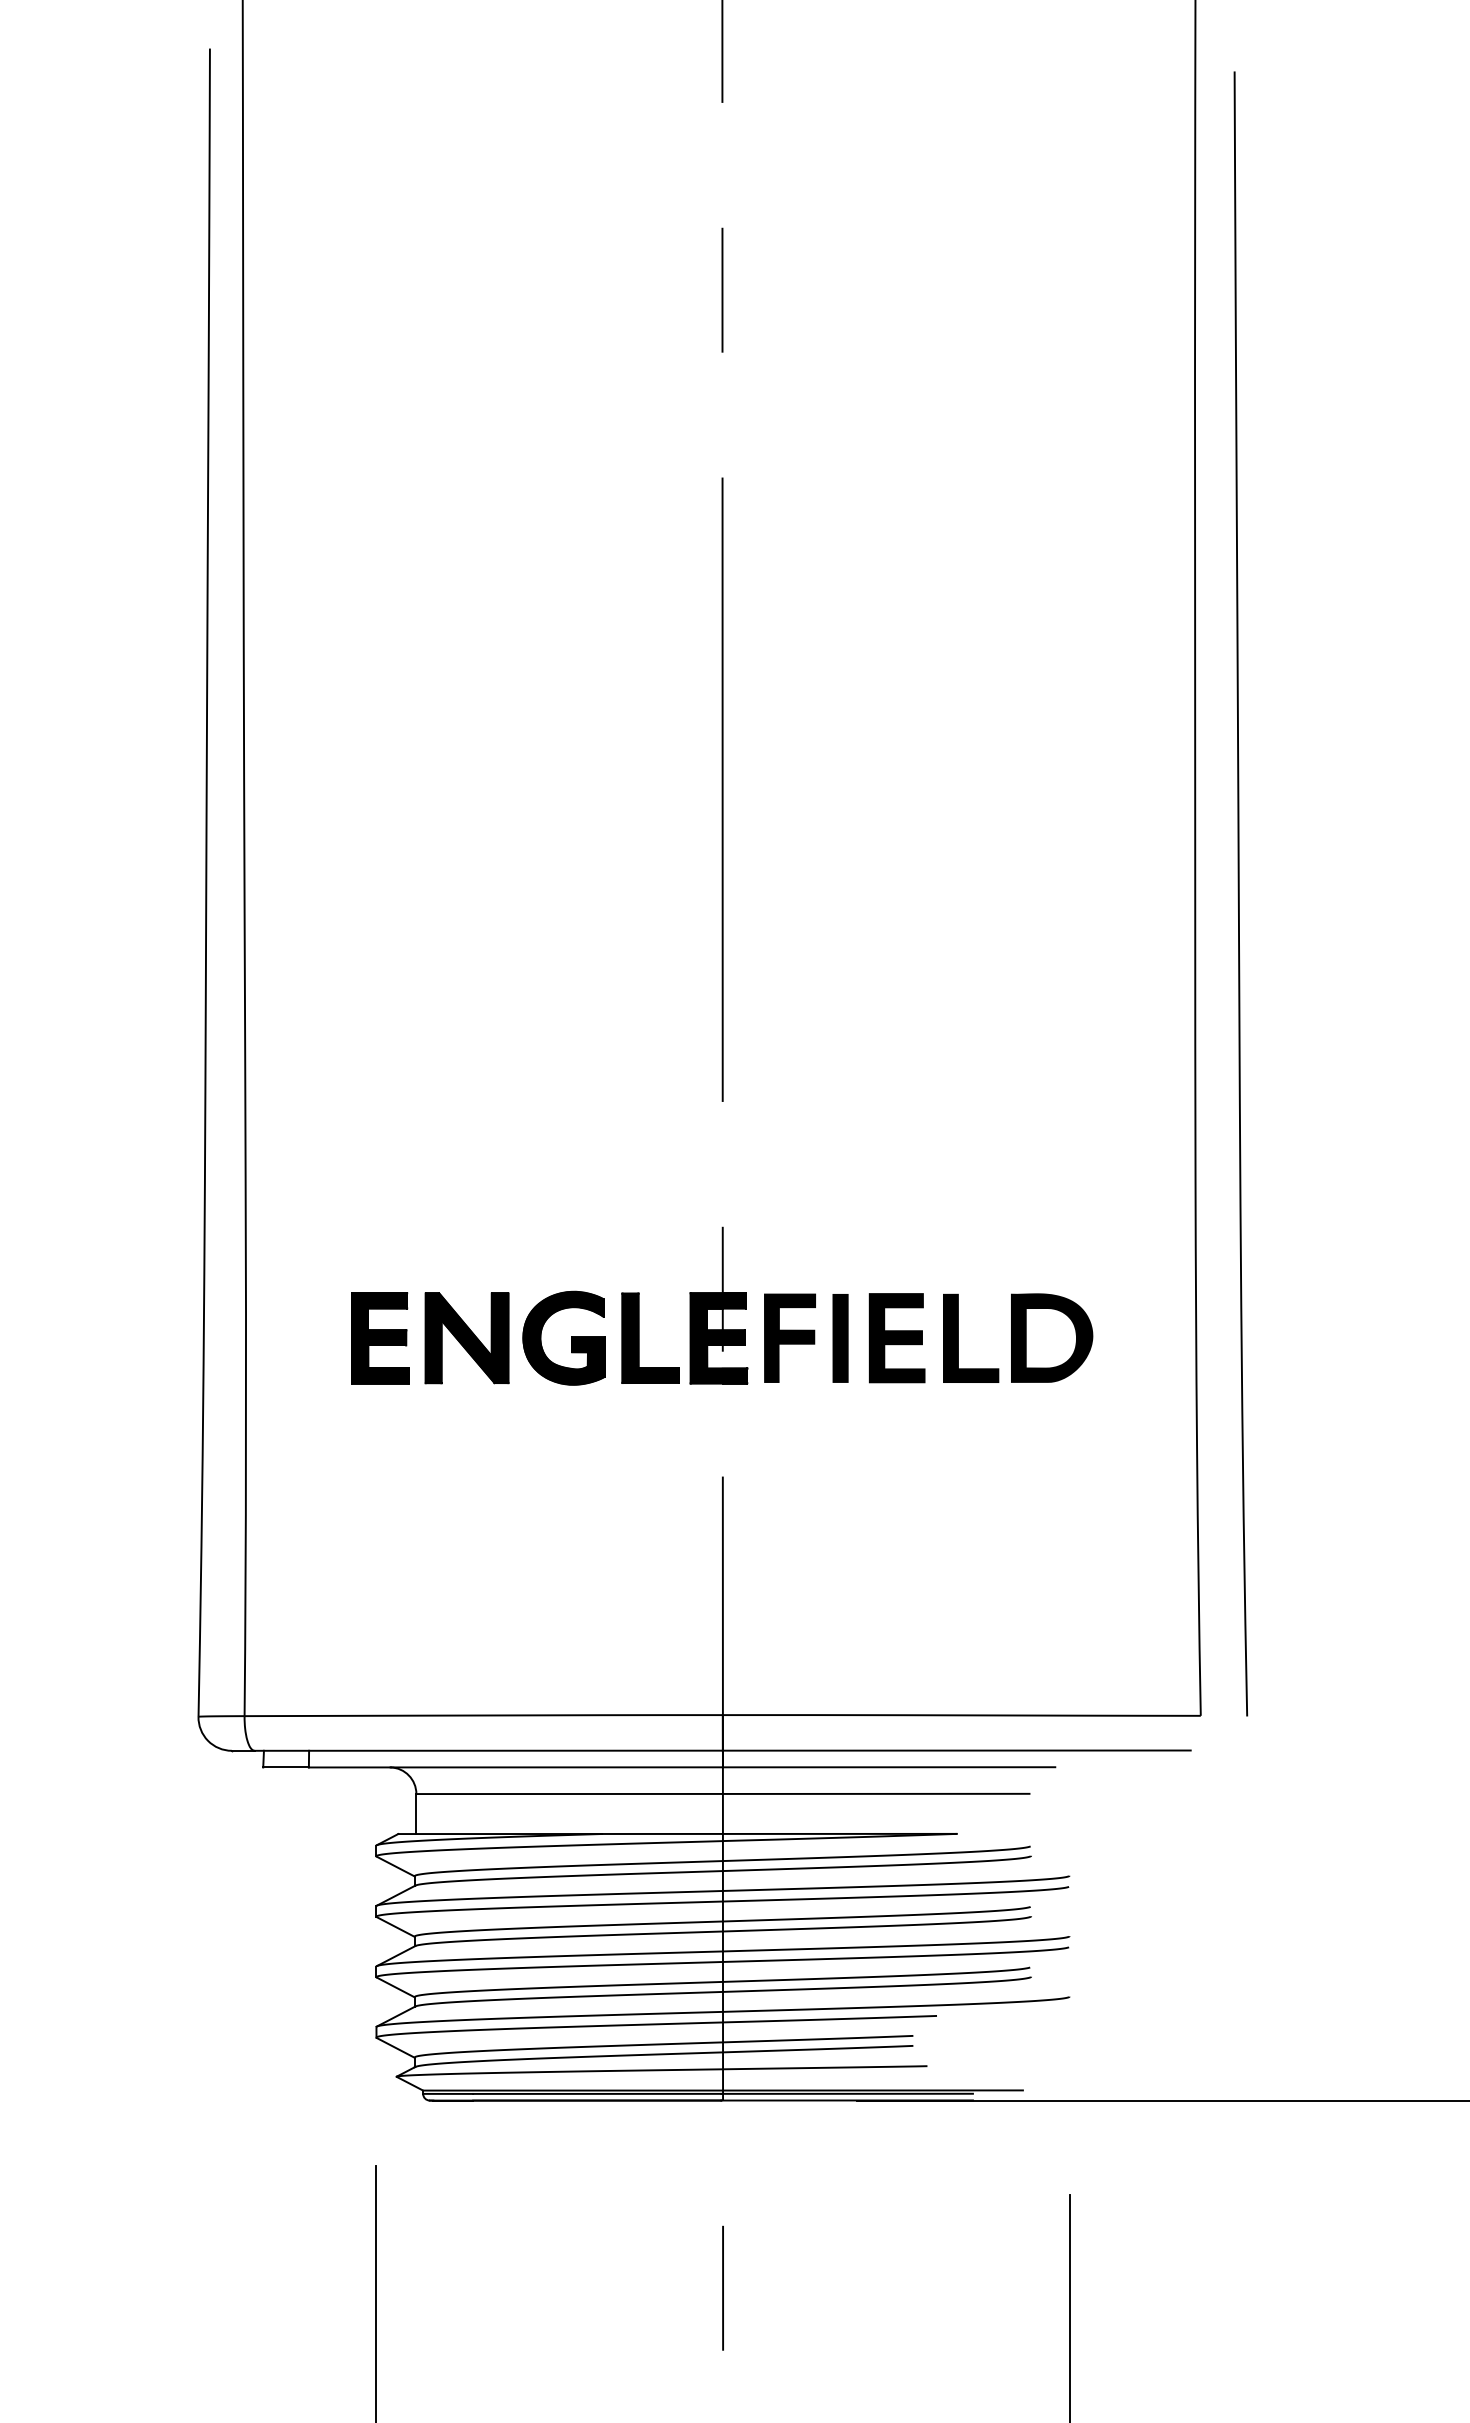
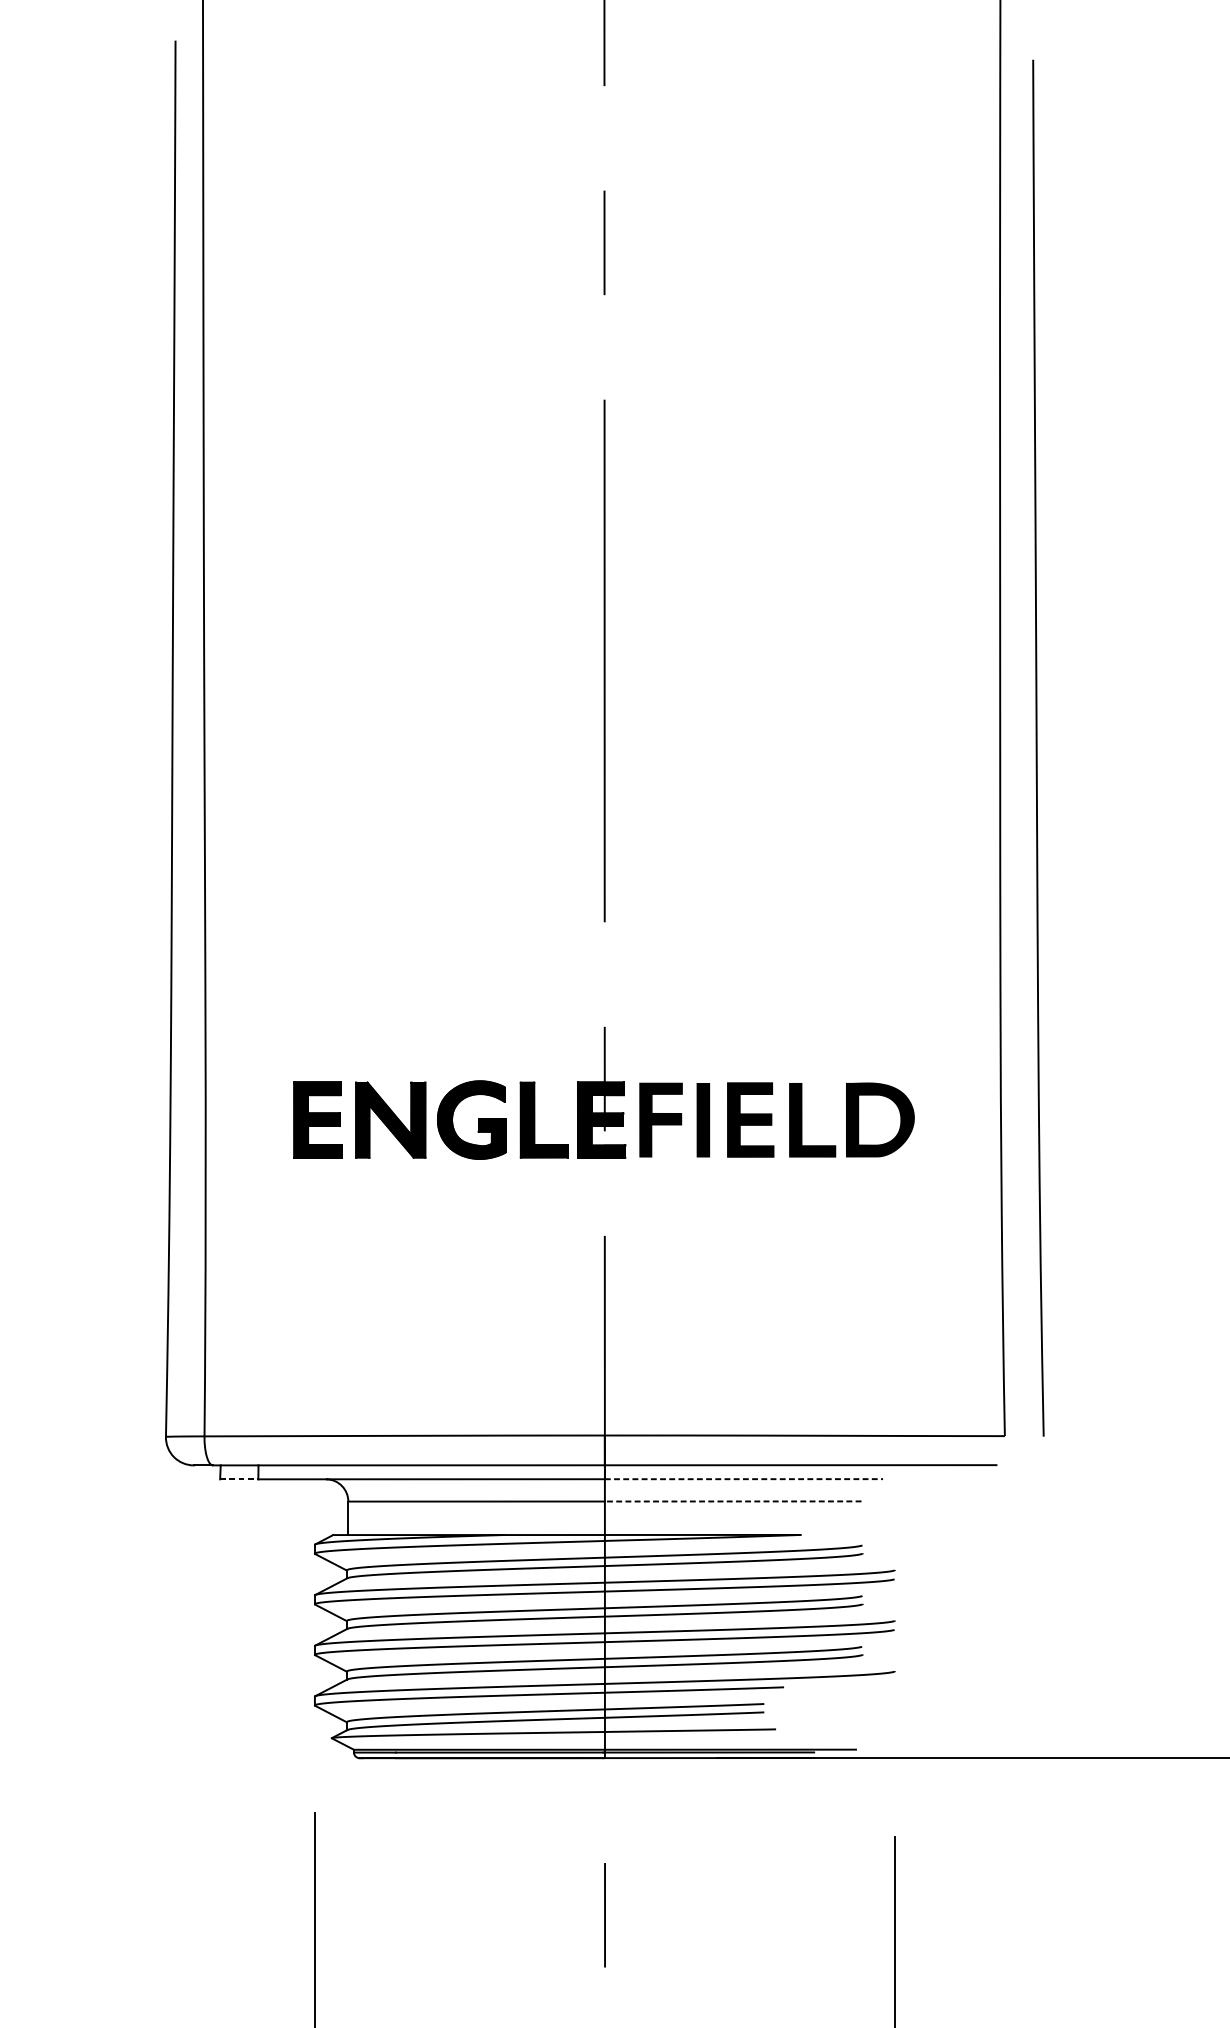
line: (286, 1767) -> (239, 1479), solid -> dashed
line: (889, 1767) -> (744, 1479), solid -> dashed
line: (875, 1793) -> (732, 1501), solid -> dashed

